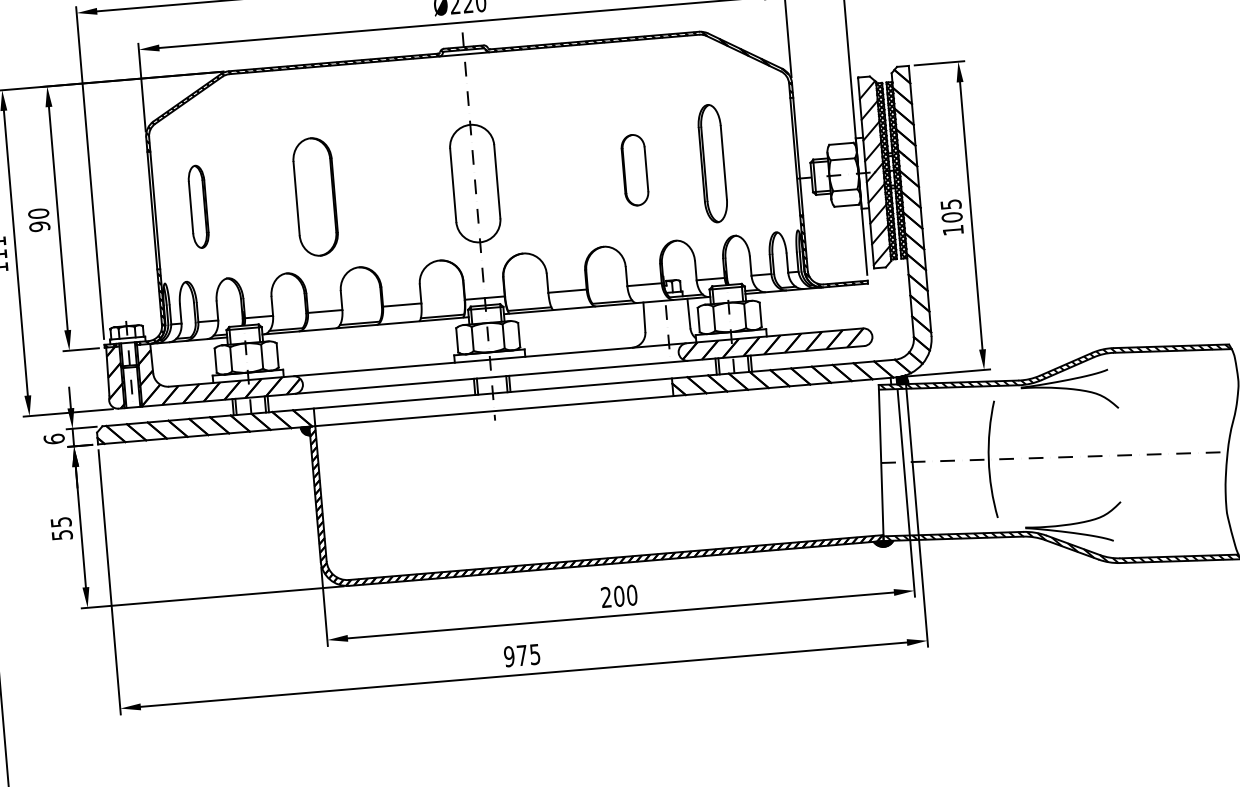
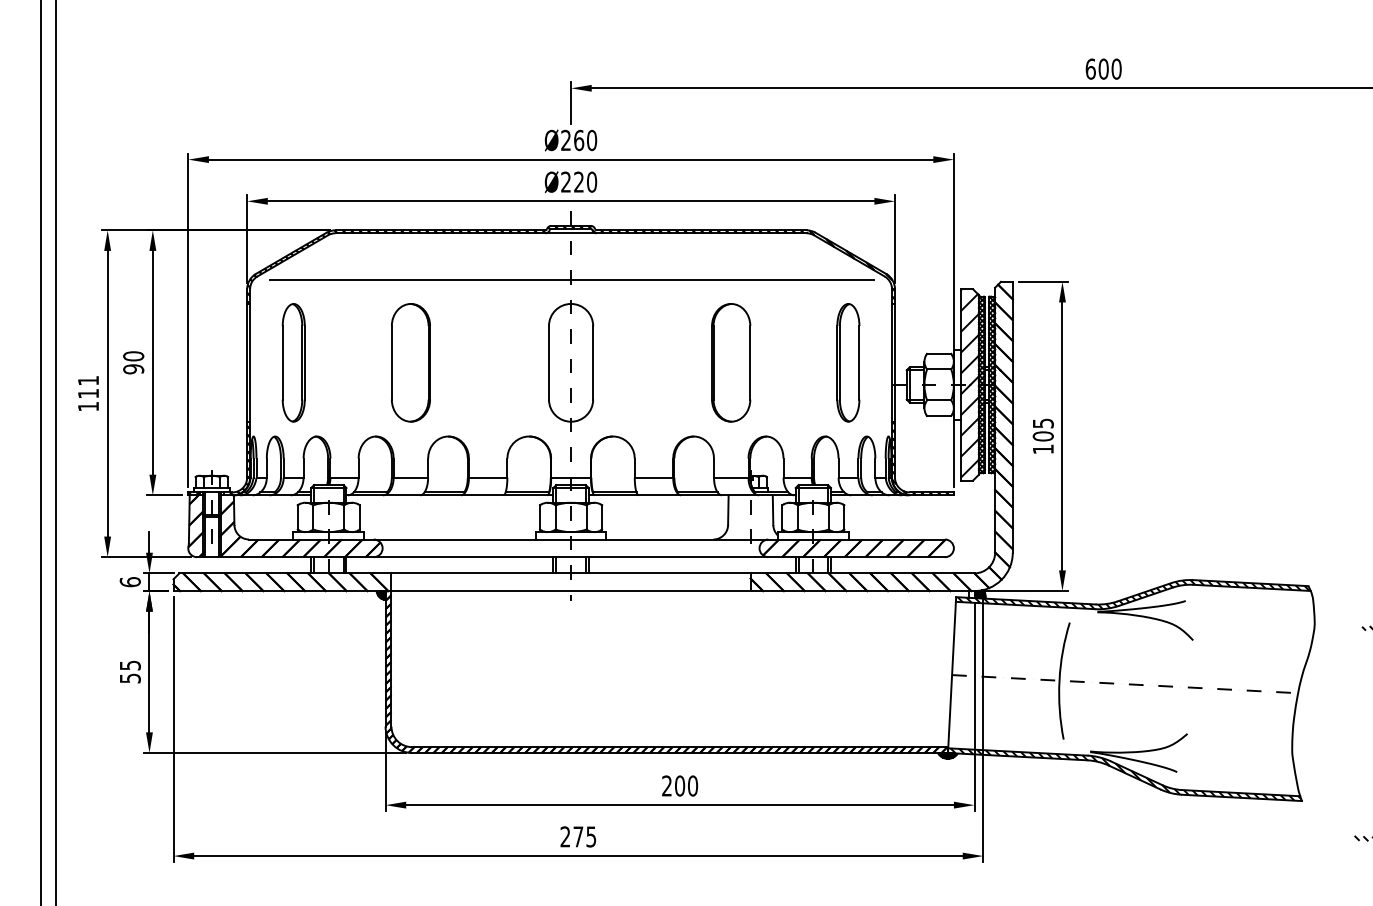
line: (468, 101) -> (571, 280), added
part: (712, 163) -> (848, 362), moved
part: (635, 169) -> (731, 362), size x1.67
part: (198, 206) -> (293, 362), size x1.43
text: (509, 656) -> (565, 836), 975 -> 275

